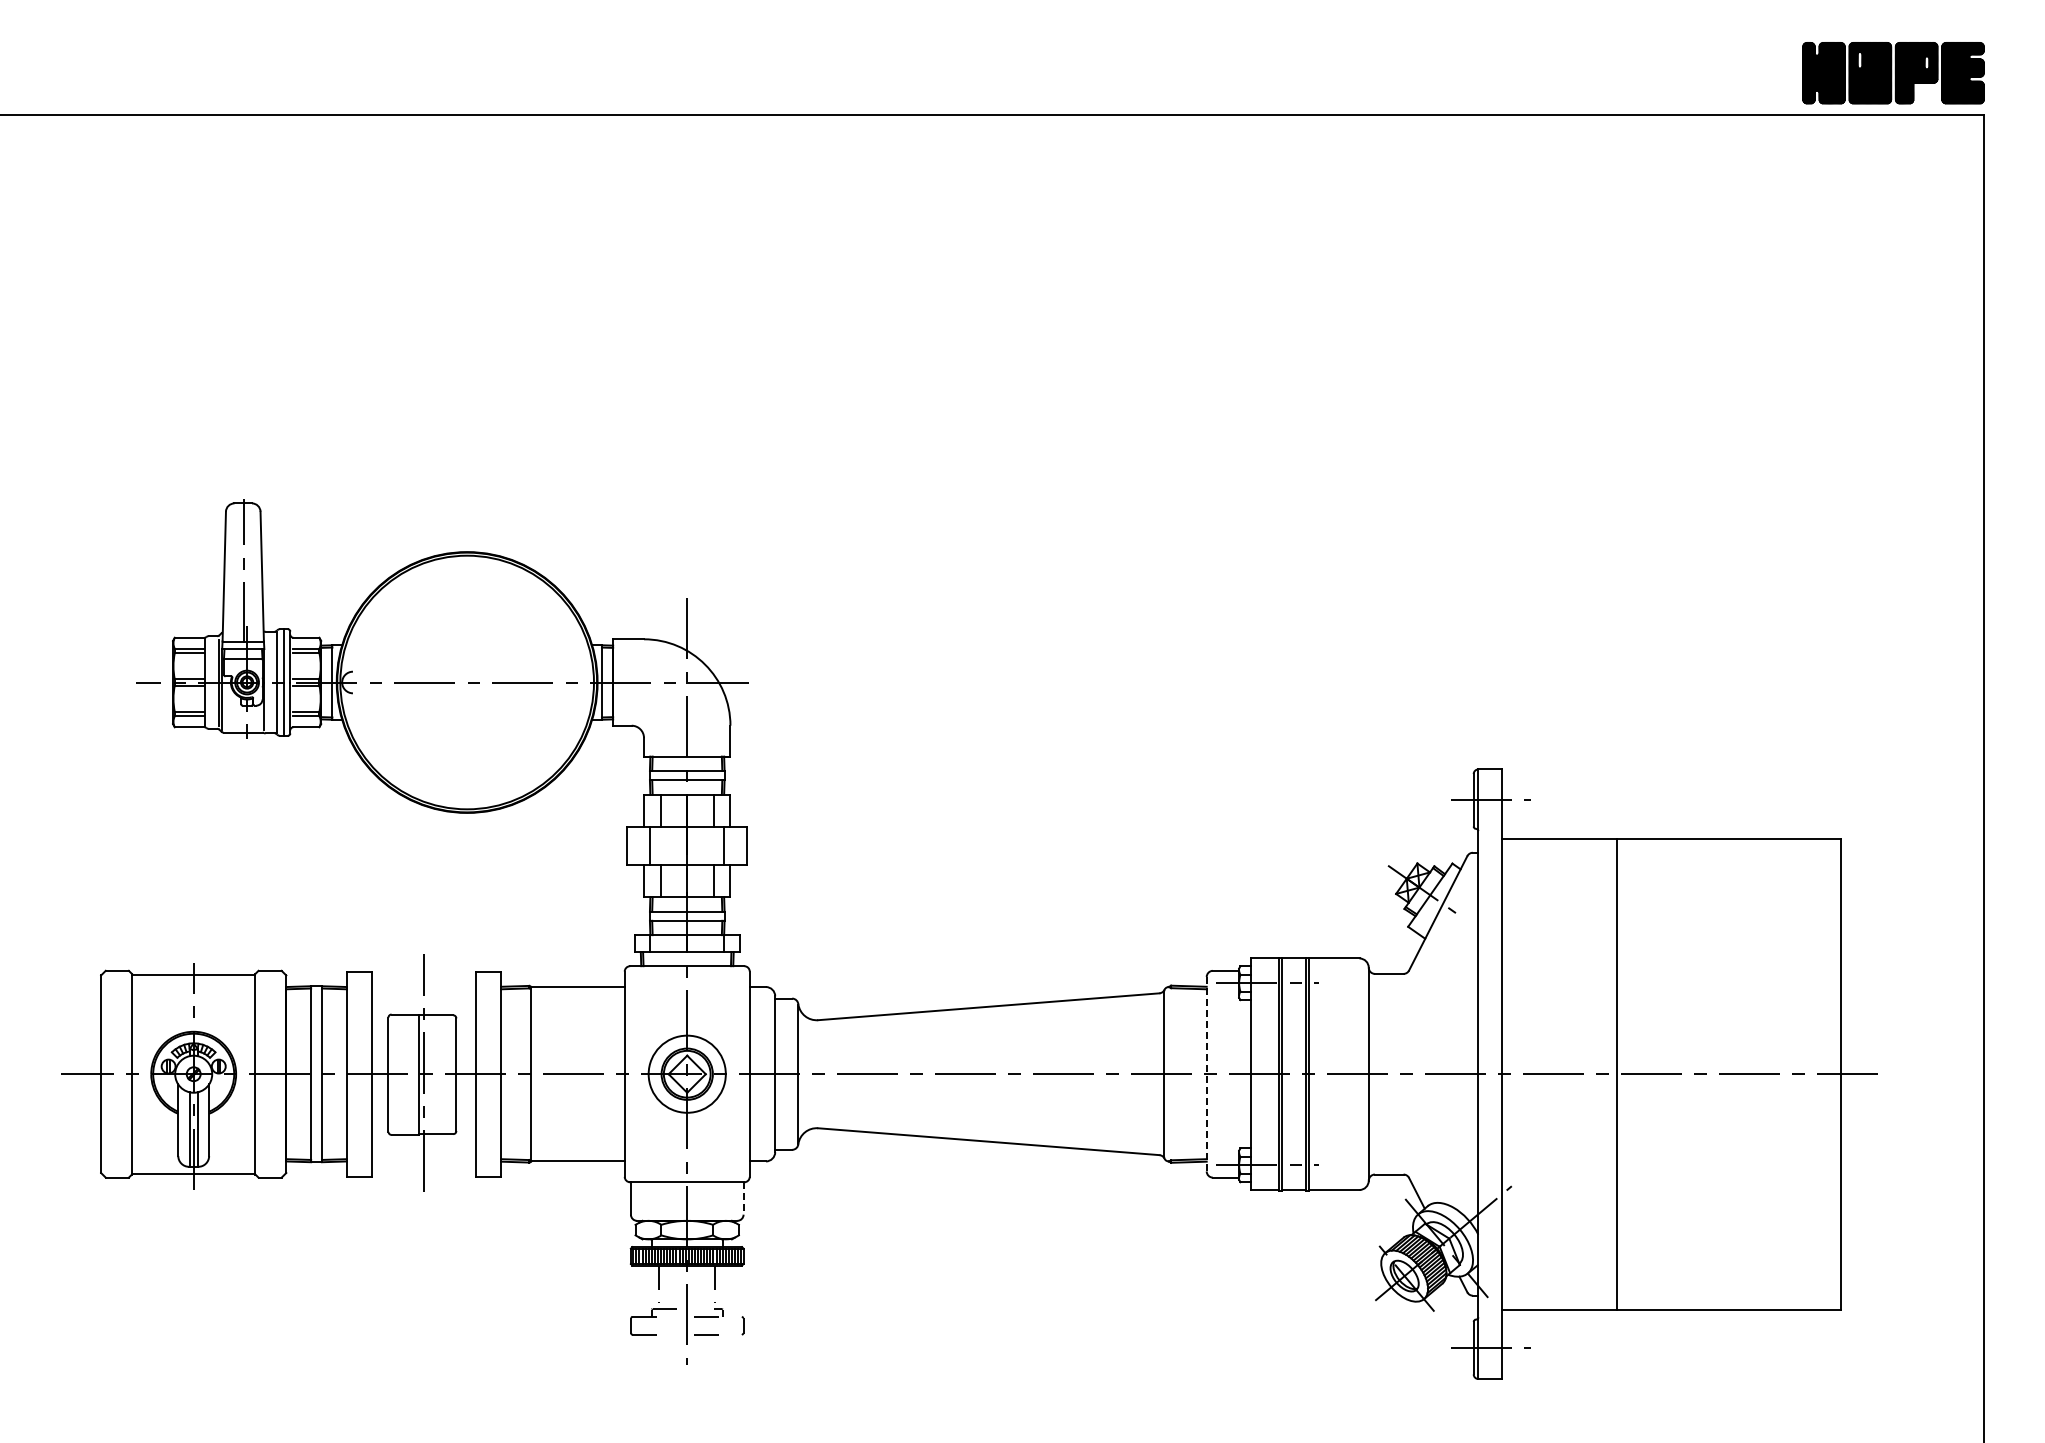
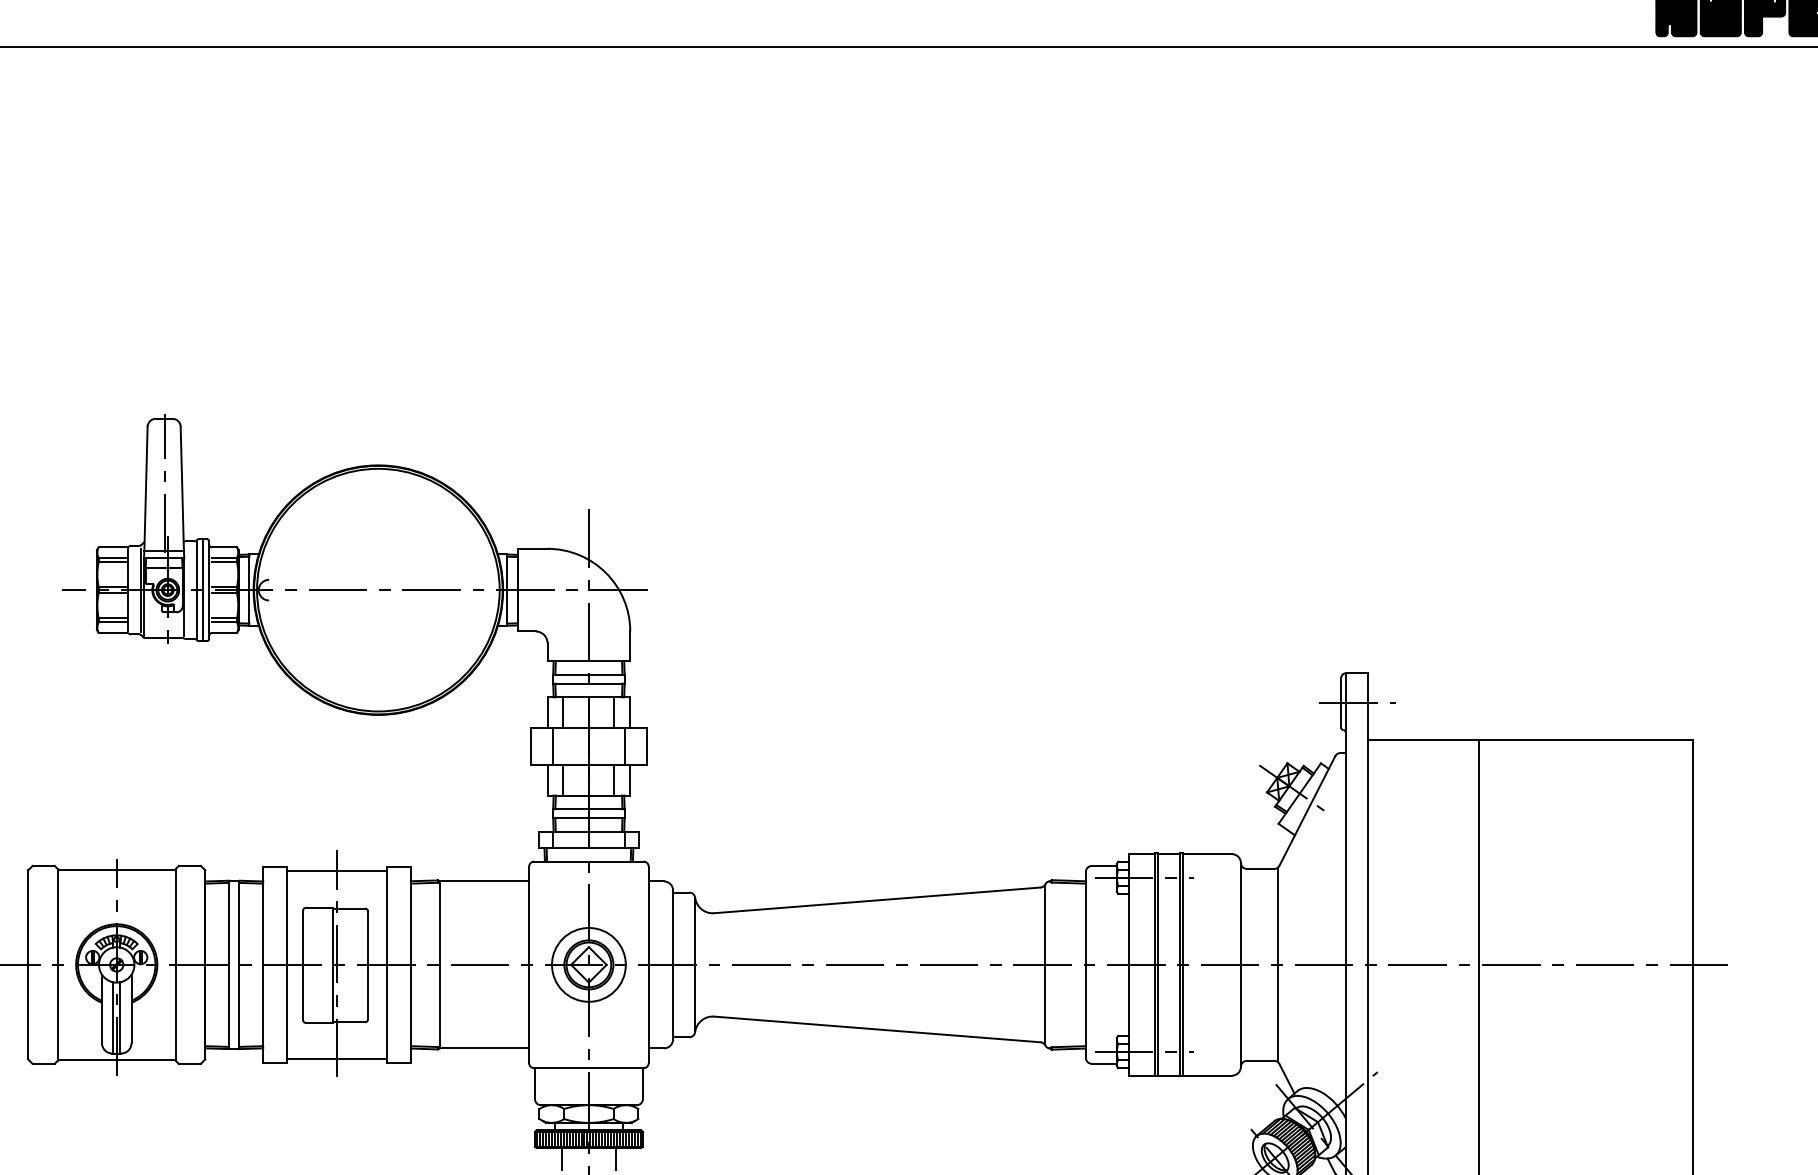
line: (423, 976) -> (336, 871), added
line: (1206, 1073) -> (1085, 964), dashed -> solid
line: (1407, 1073) -> (1277, 964), added
line: (423, 1172) -> (336, 1058), added
line: (743, 1198) -> (642, 1083), dashed -> solid

